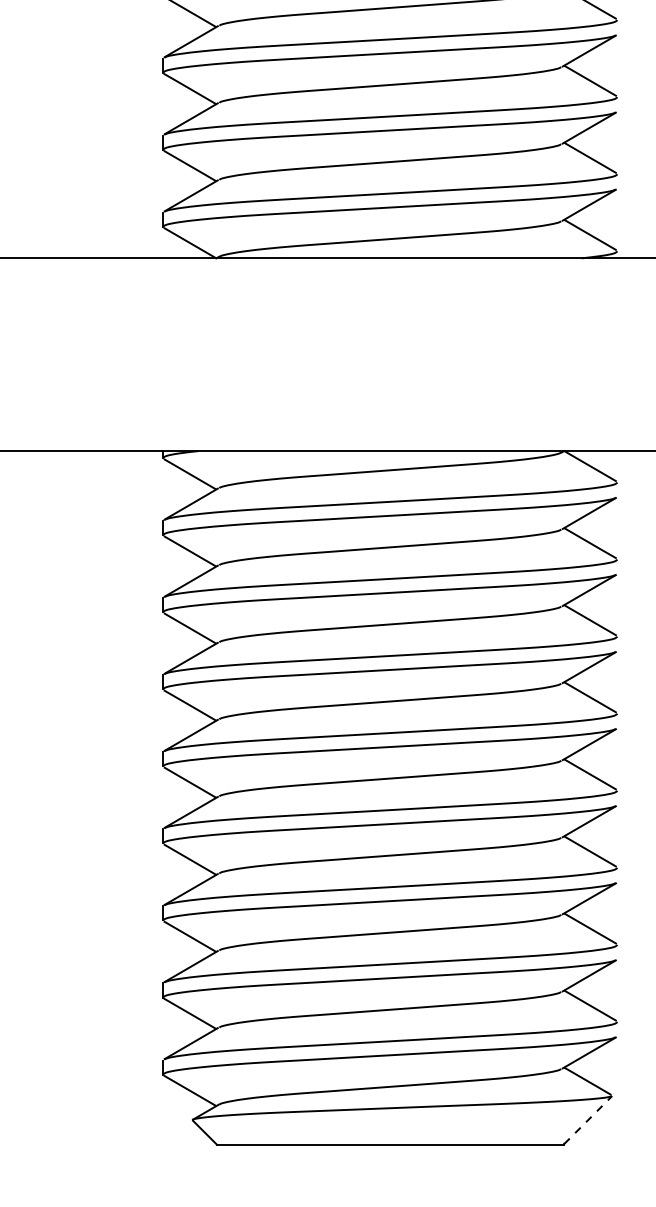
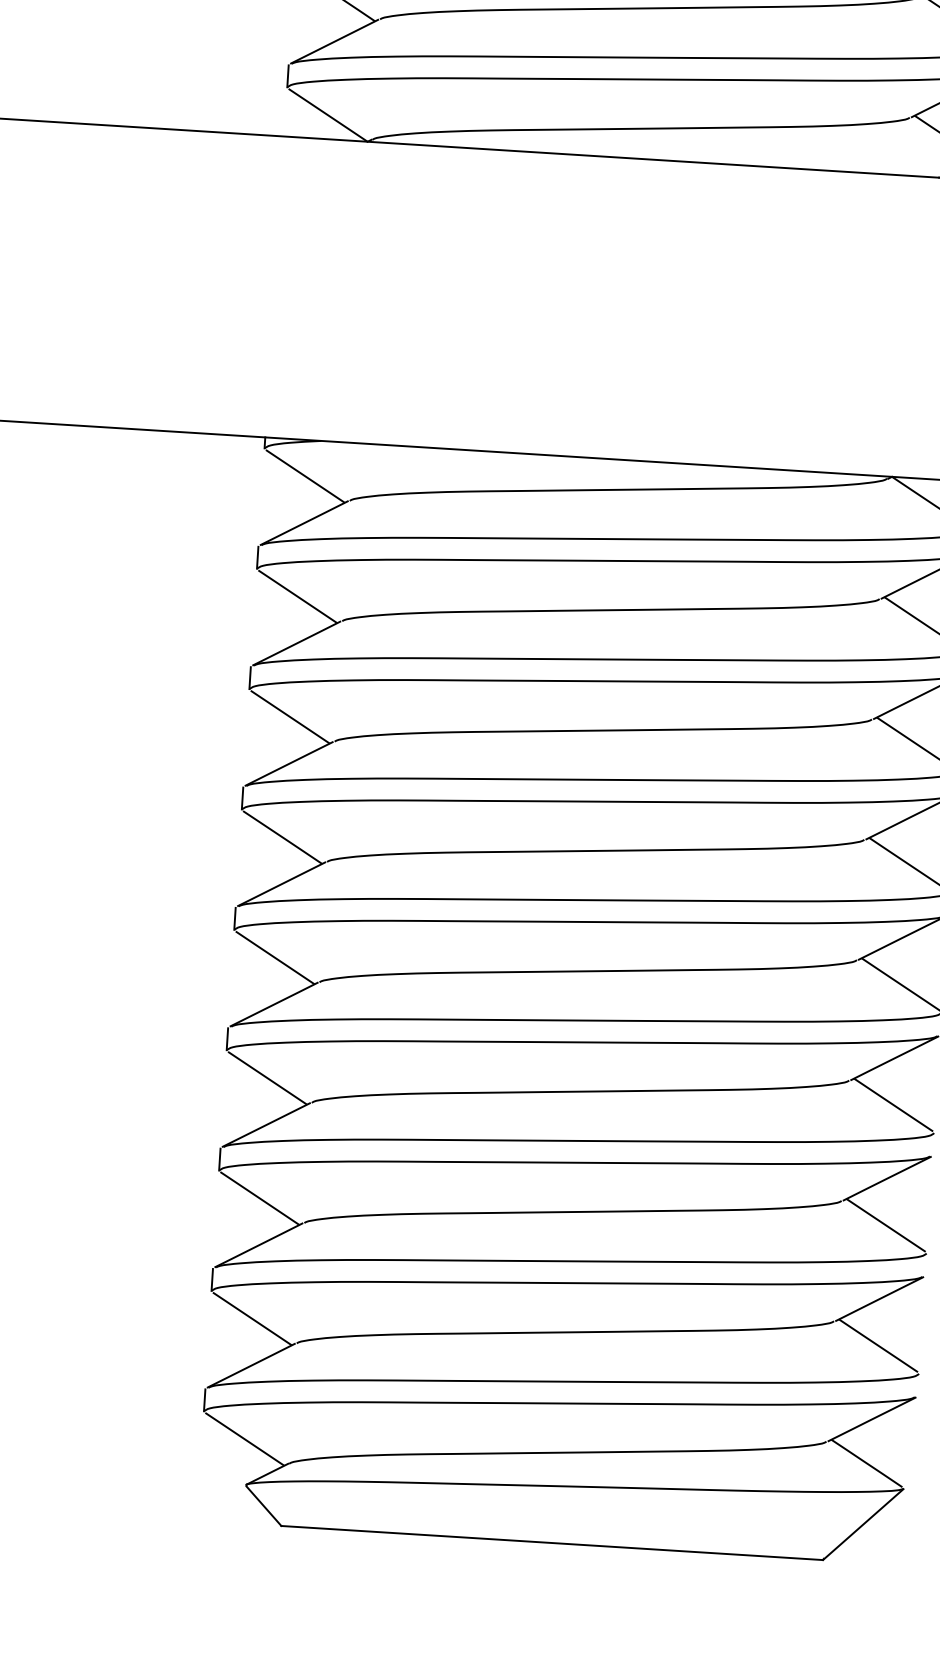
line: (588, 1120) -> (864, 1524), dashed -> solid

